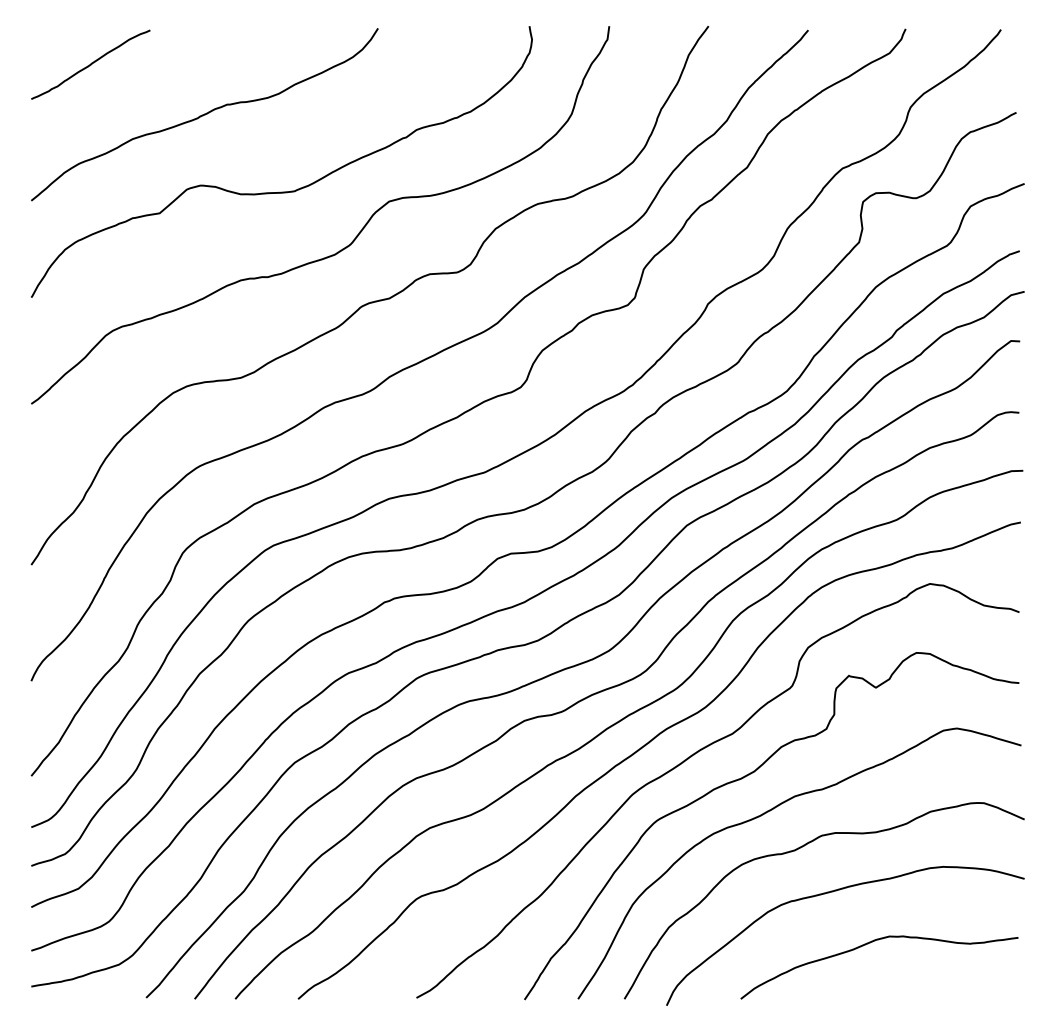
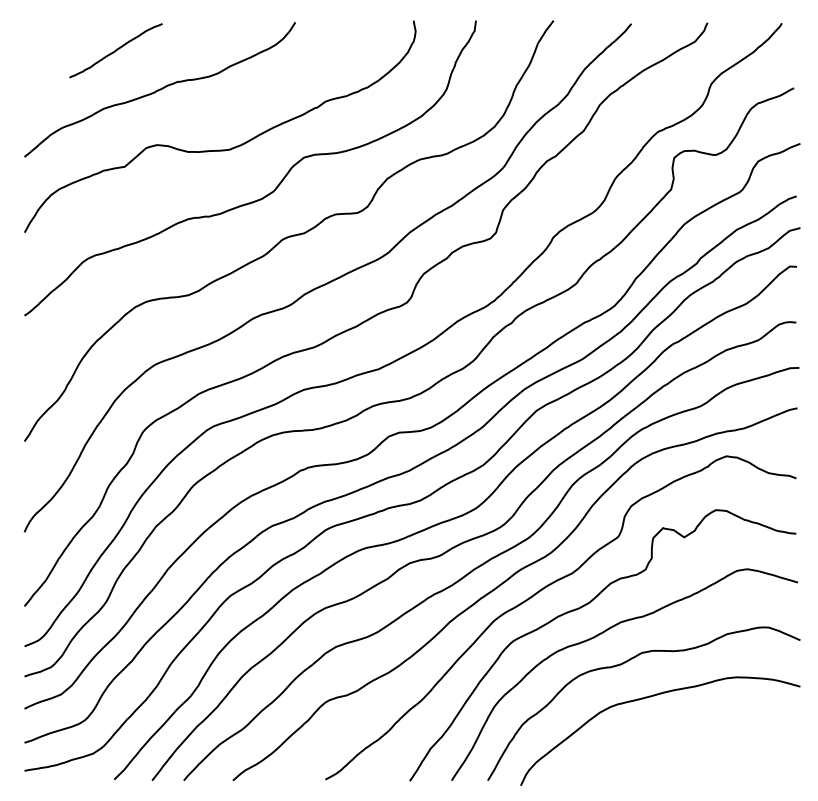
curve: (90, 64) -> (115, 50), moved
curve: (867, 945) -> (677, 738), removed

